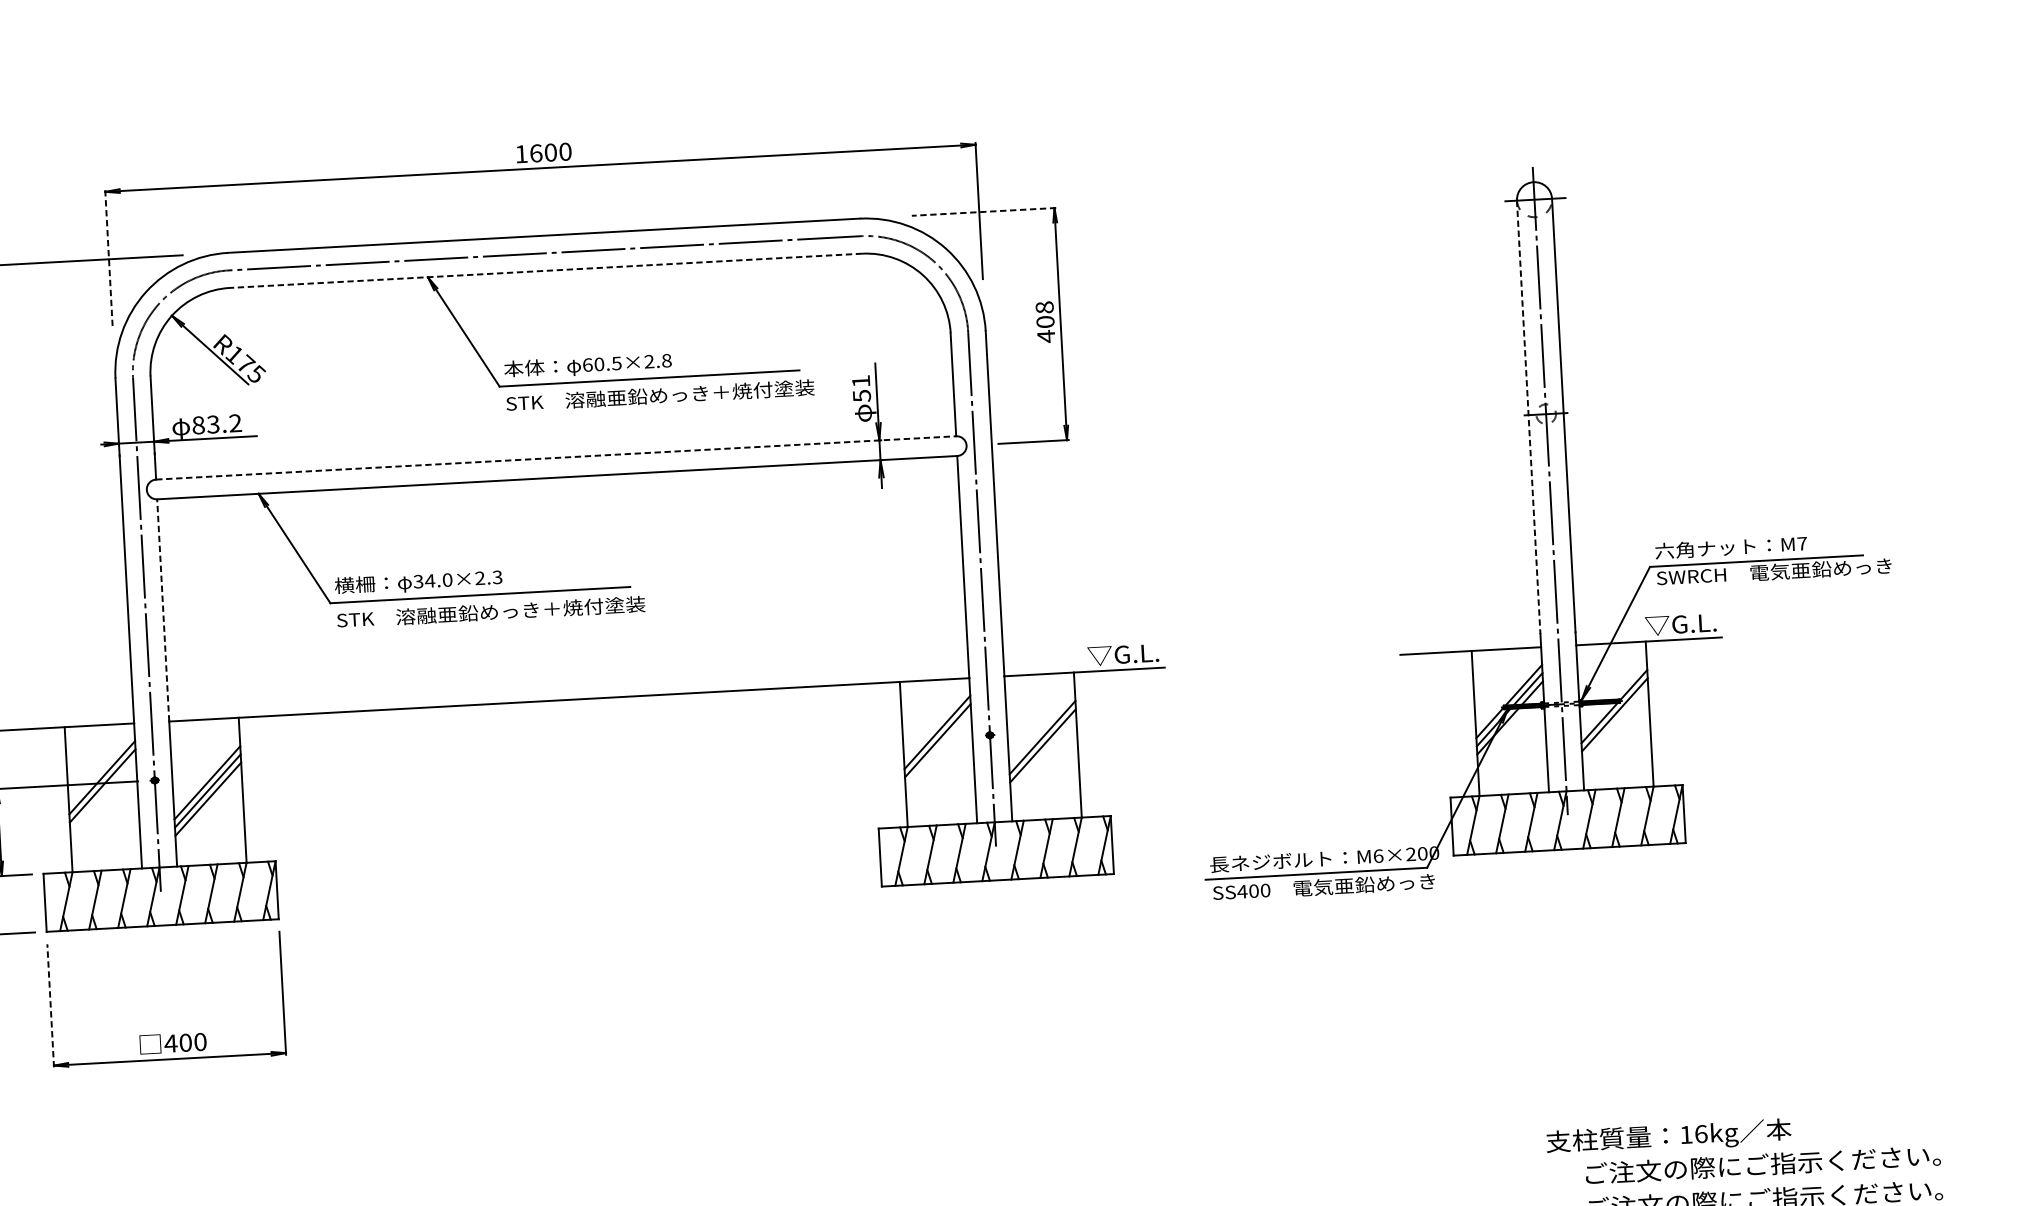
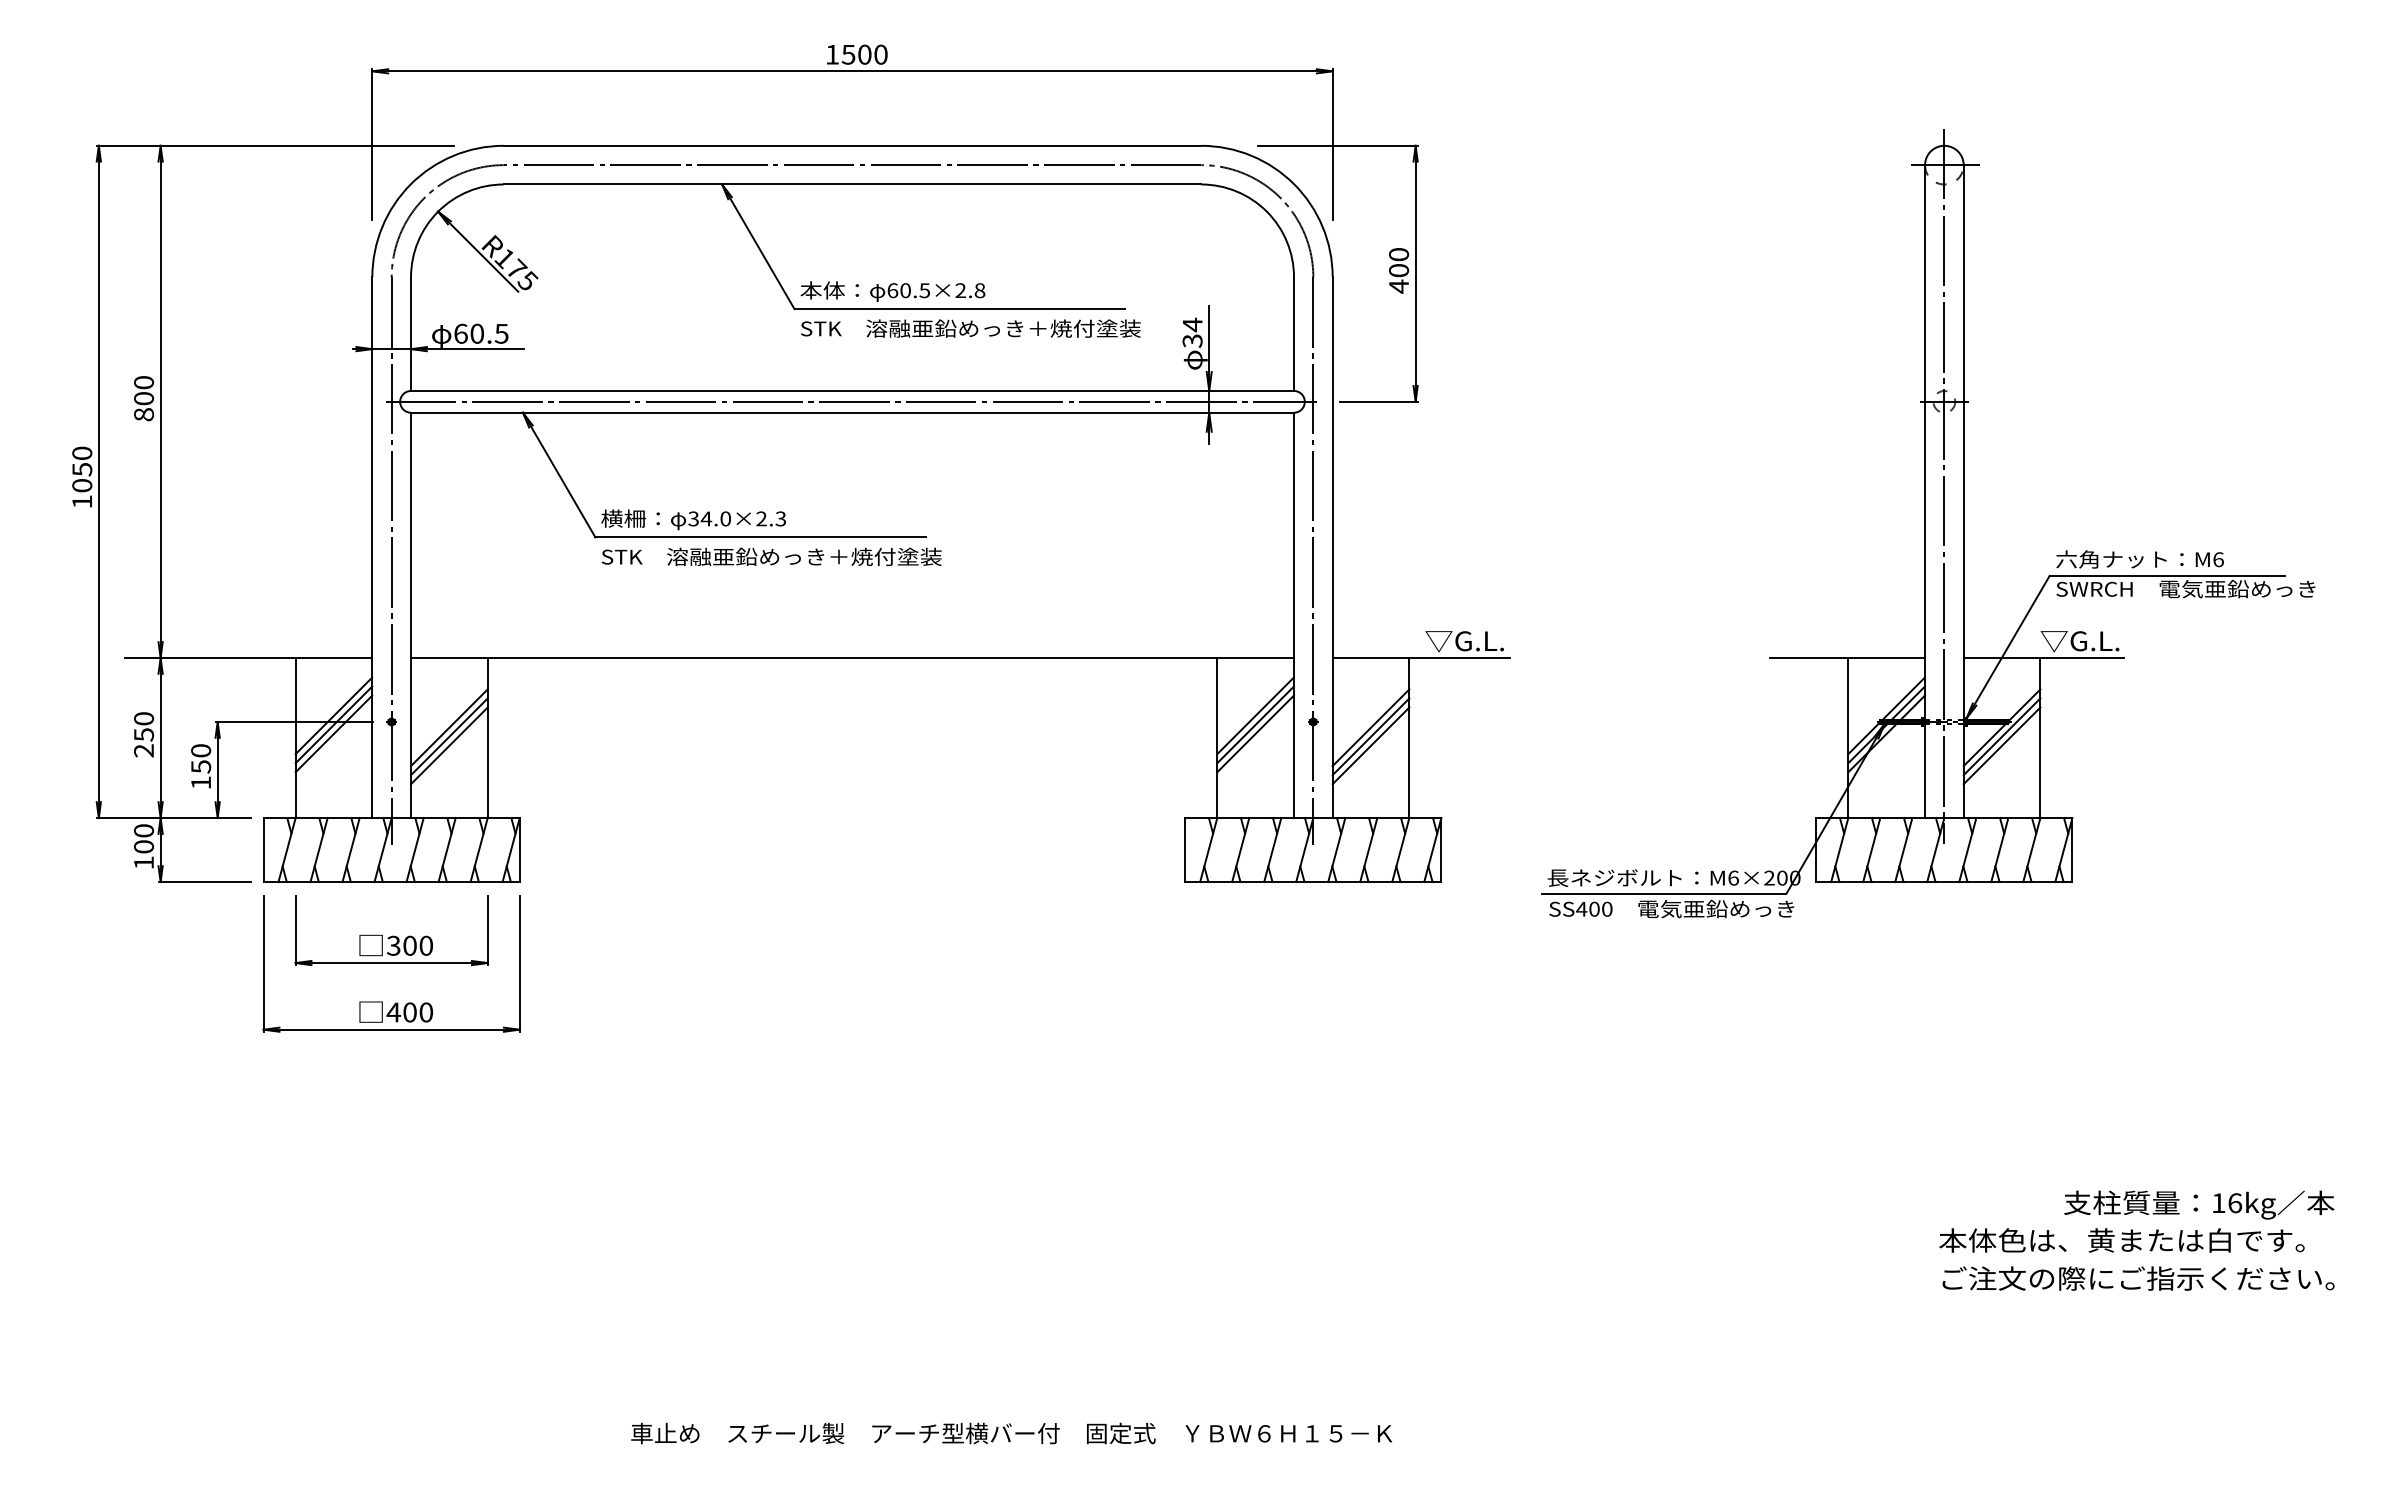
text: (536, 153) -> (848, 54), 1600 -> 1500
line: (983, 211) -> (1337, 145), dashed -> solid
line: (109, 259) -> (372, 145), dashed -> solid
line: (546, 270) -> (852, 184), dashed -> solid
text: (1044, 307) -> (1398, 254), 408 -> 400
text: (861, 388) -> (1192, 332), 51 -> 34
line: (1528, 417) -> (1924, 404), dashed -> solid
text: (217, 424) -> (481, 333), 83.2 -> 60.5
line: (556, 457) -> (852, 390), dashed -> solid
line: (554, 467) -> (850, 401), added
text: (1802, 543) -> (2218, 559), M7 -> M6
line: (163, 610) -> (411, 535), dashed -> solid
line: (1614, 722) -> (2001, 745), added
line: (938, 748) -> (1255, 733), added
line: (1042, 753) -> (1370, 745), added
line: (102, 793) -> (333, 733), added
part: (164, 969) -> (391, 930), added
line: (50, 1005) -> (263, 963), dashed -> solid
text: (1669, 1137) -> (2199, 1204), moved
text: (1761, 1164) -> (2136, 1240), ご注文の際にご指示ください。 -> 本体色は、黄または白です。

